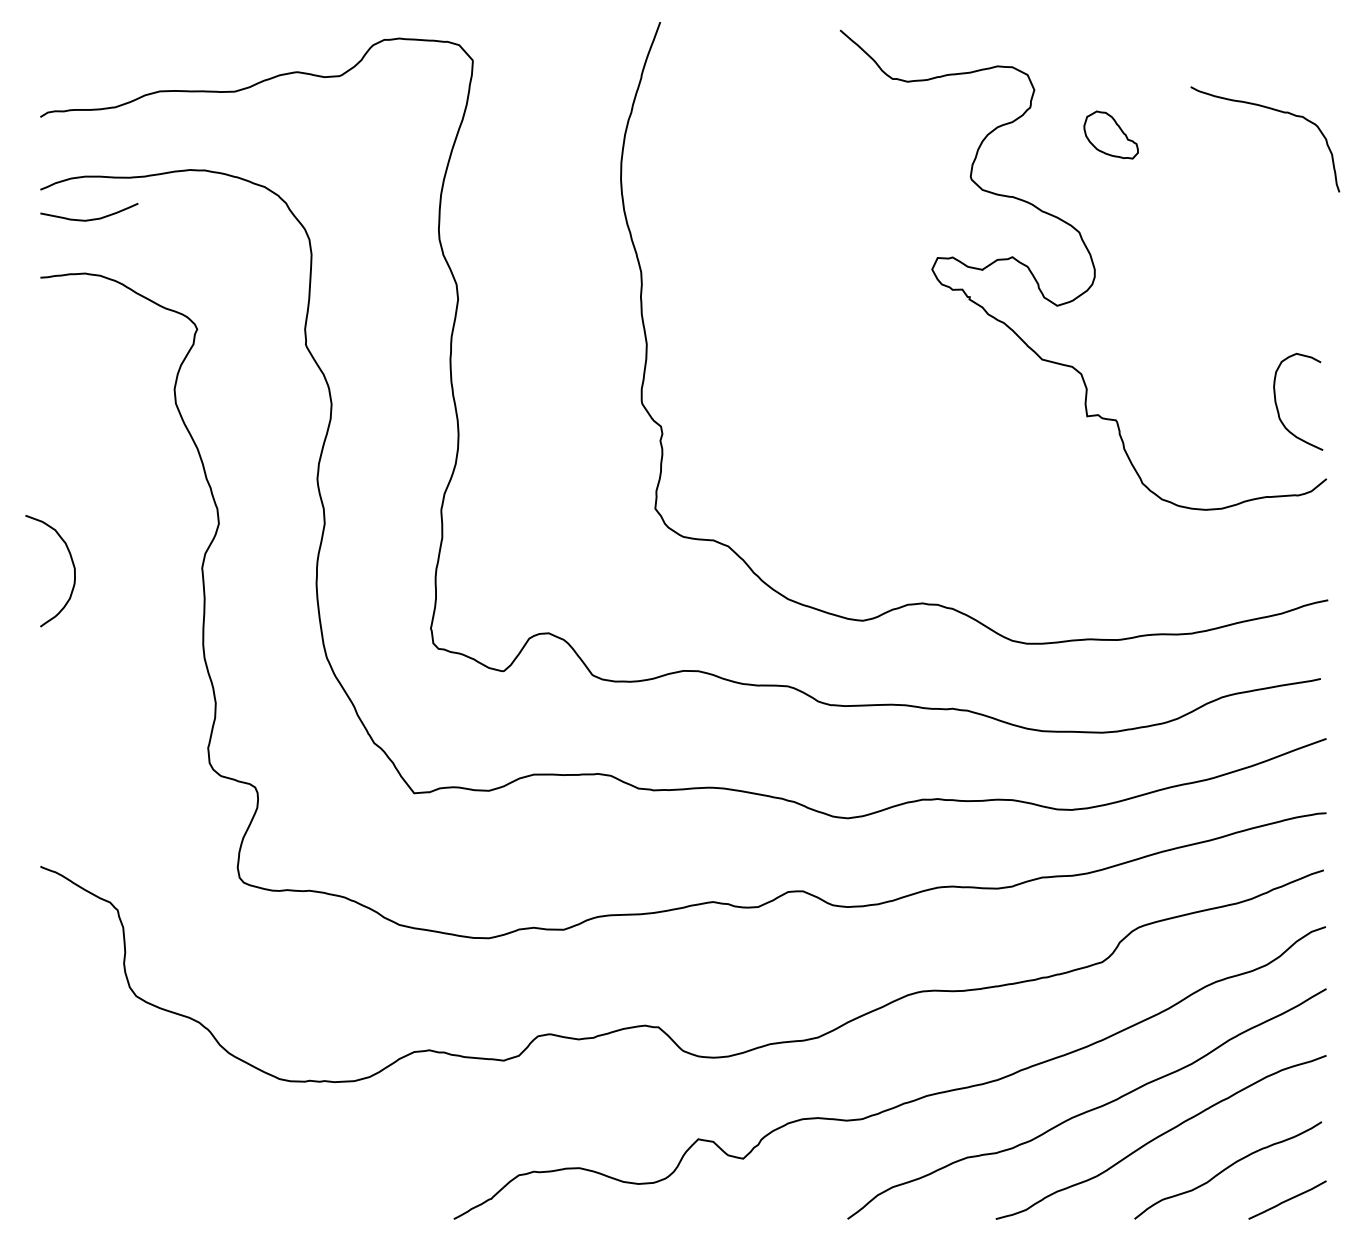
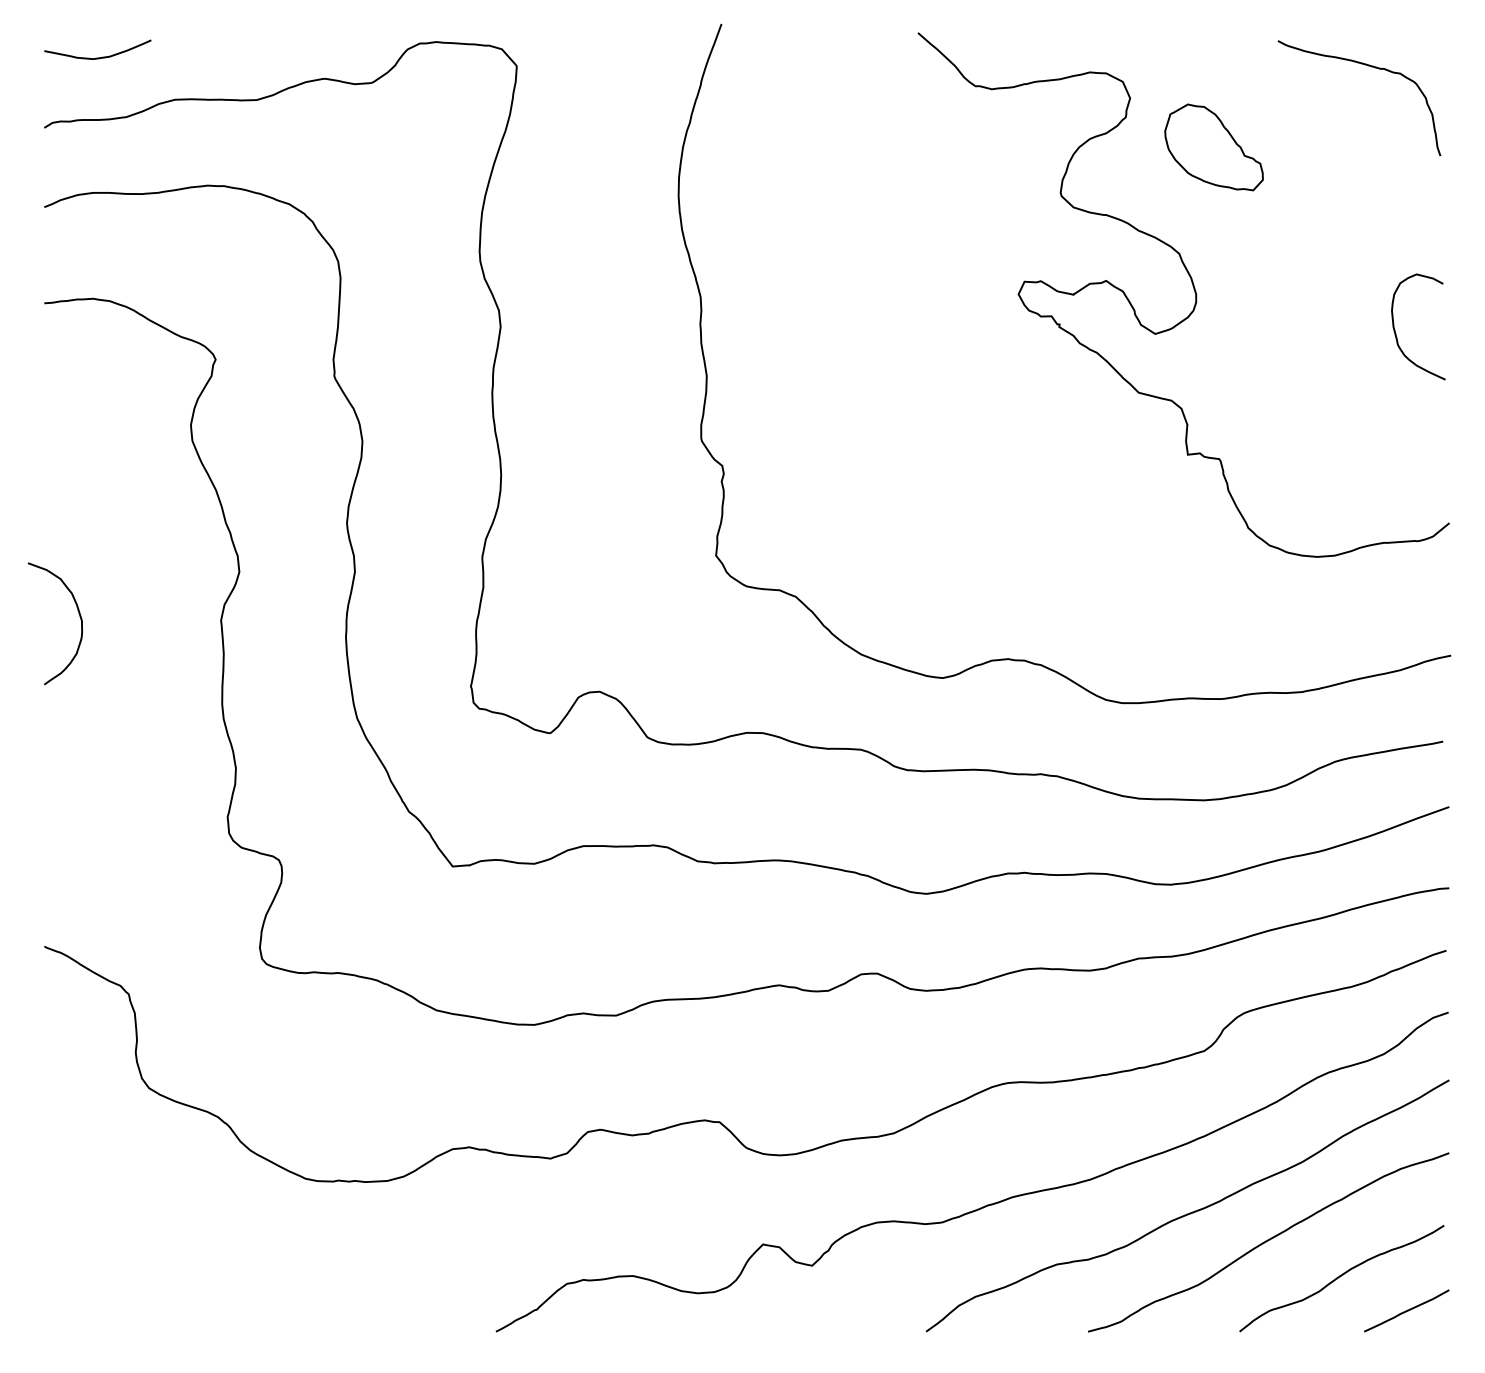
curve: (1273, 110) -> (1368, 66), moved
part: (1110, 135) -> (1213, 147), size x1.67
curve: (89, 219) -> (97, 57), moved
curve: (1278, 407) -> (1396, 333), moved

